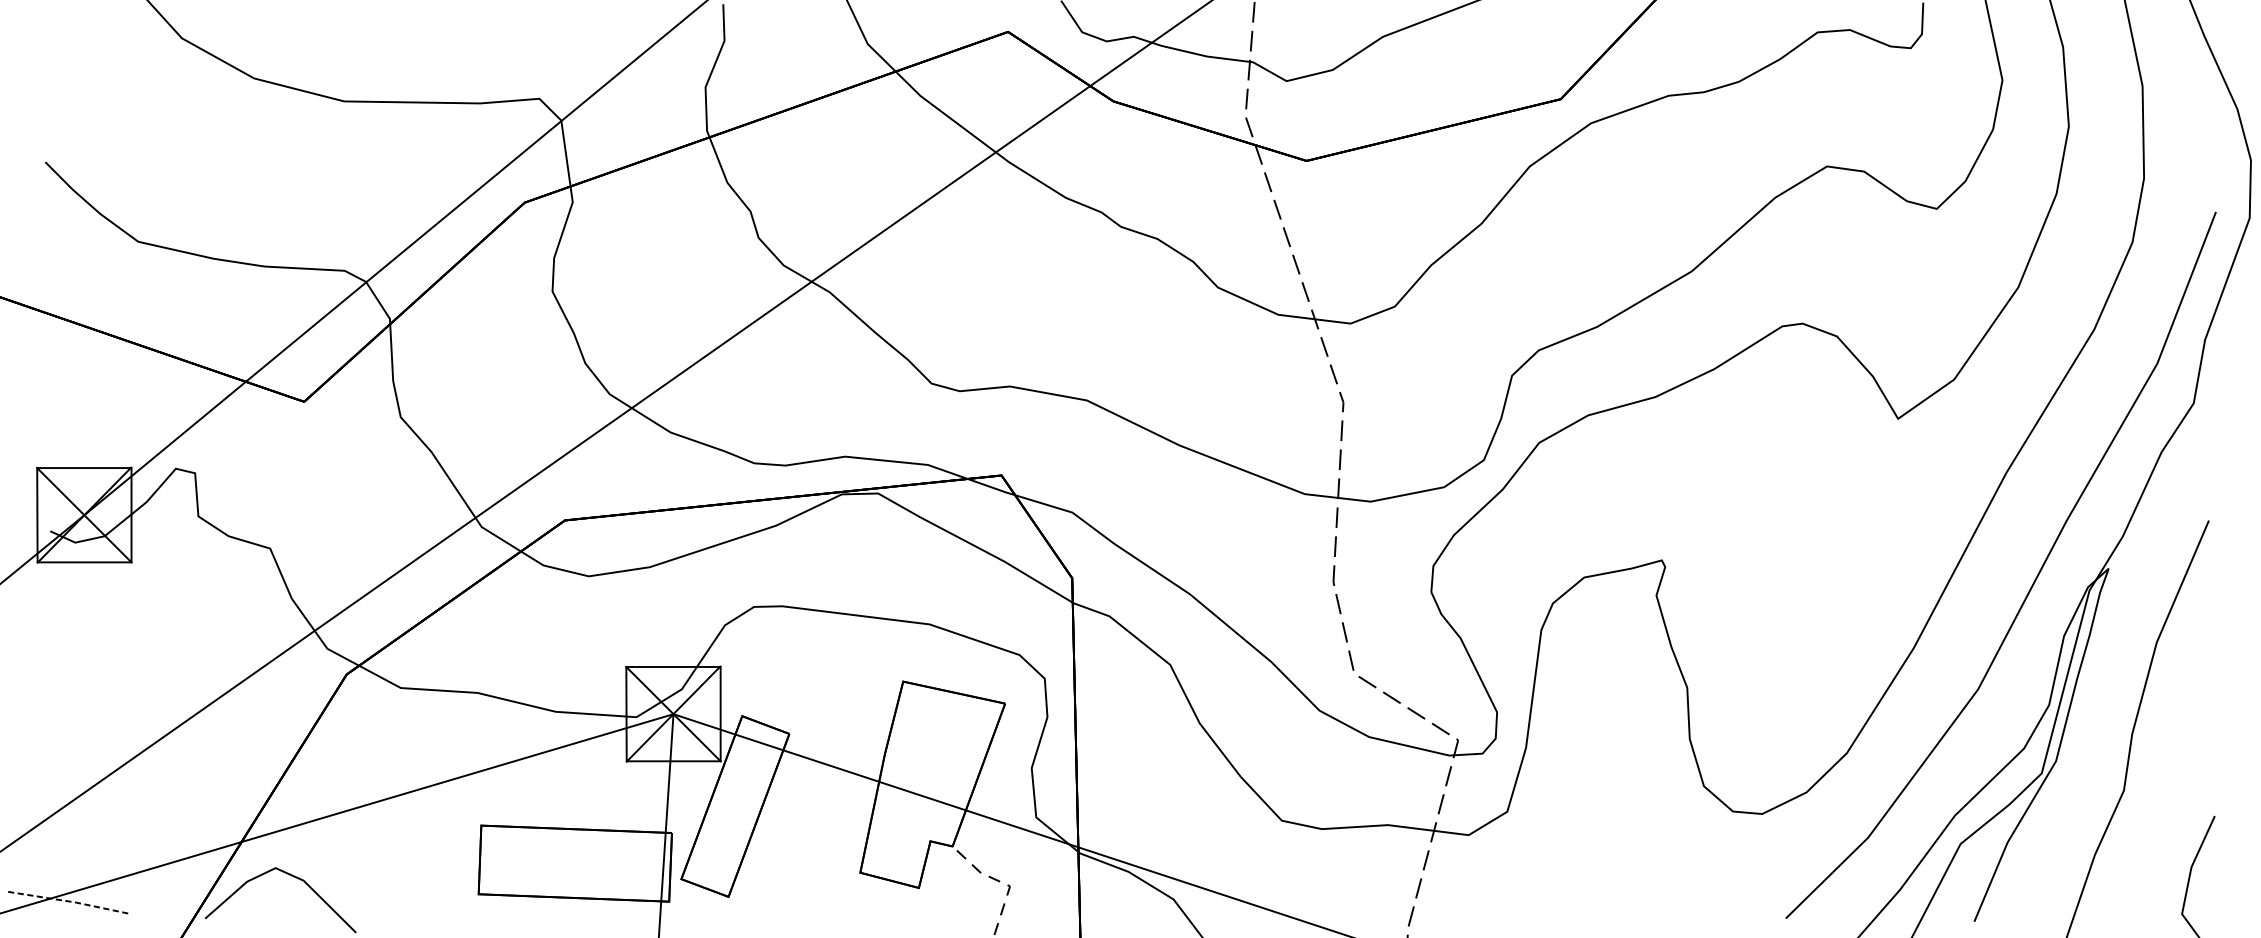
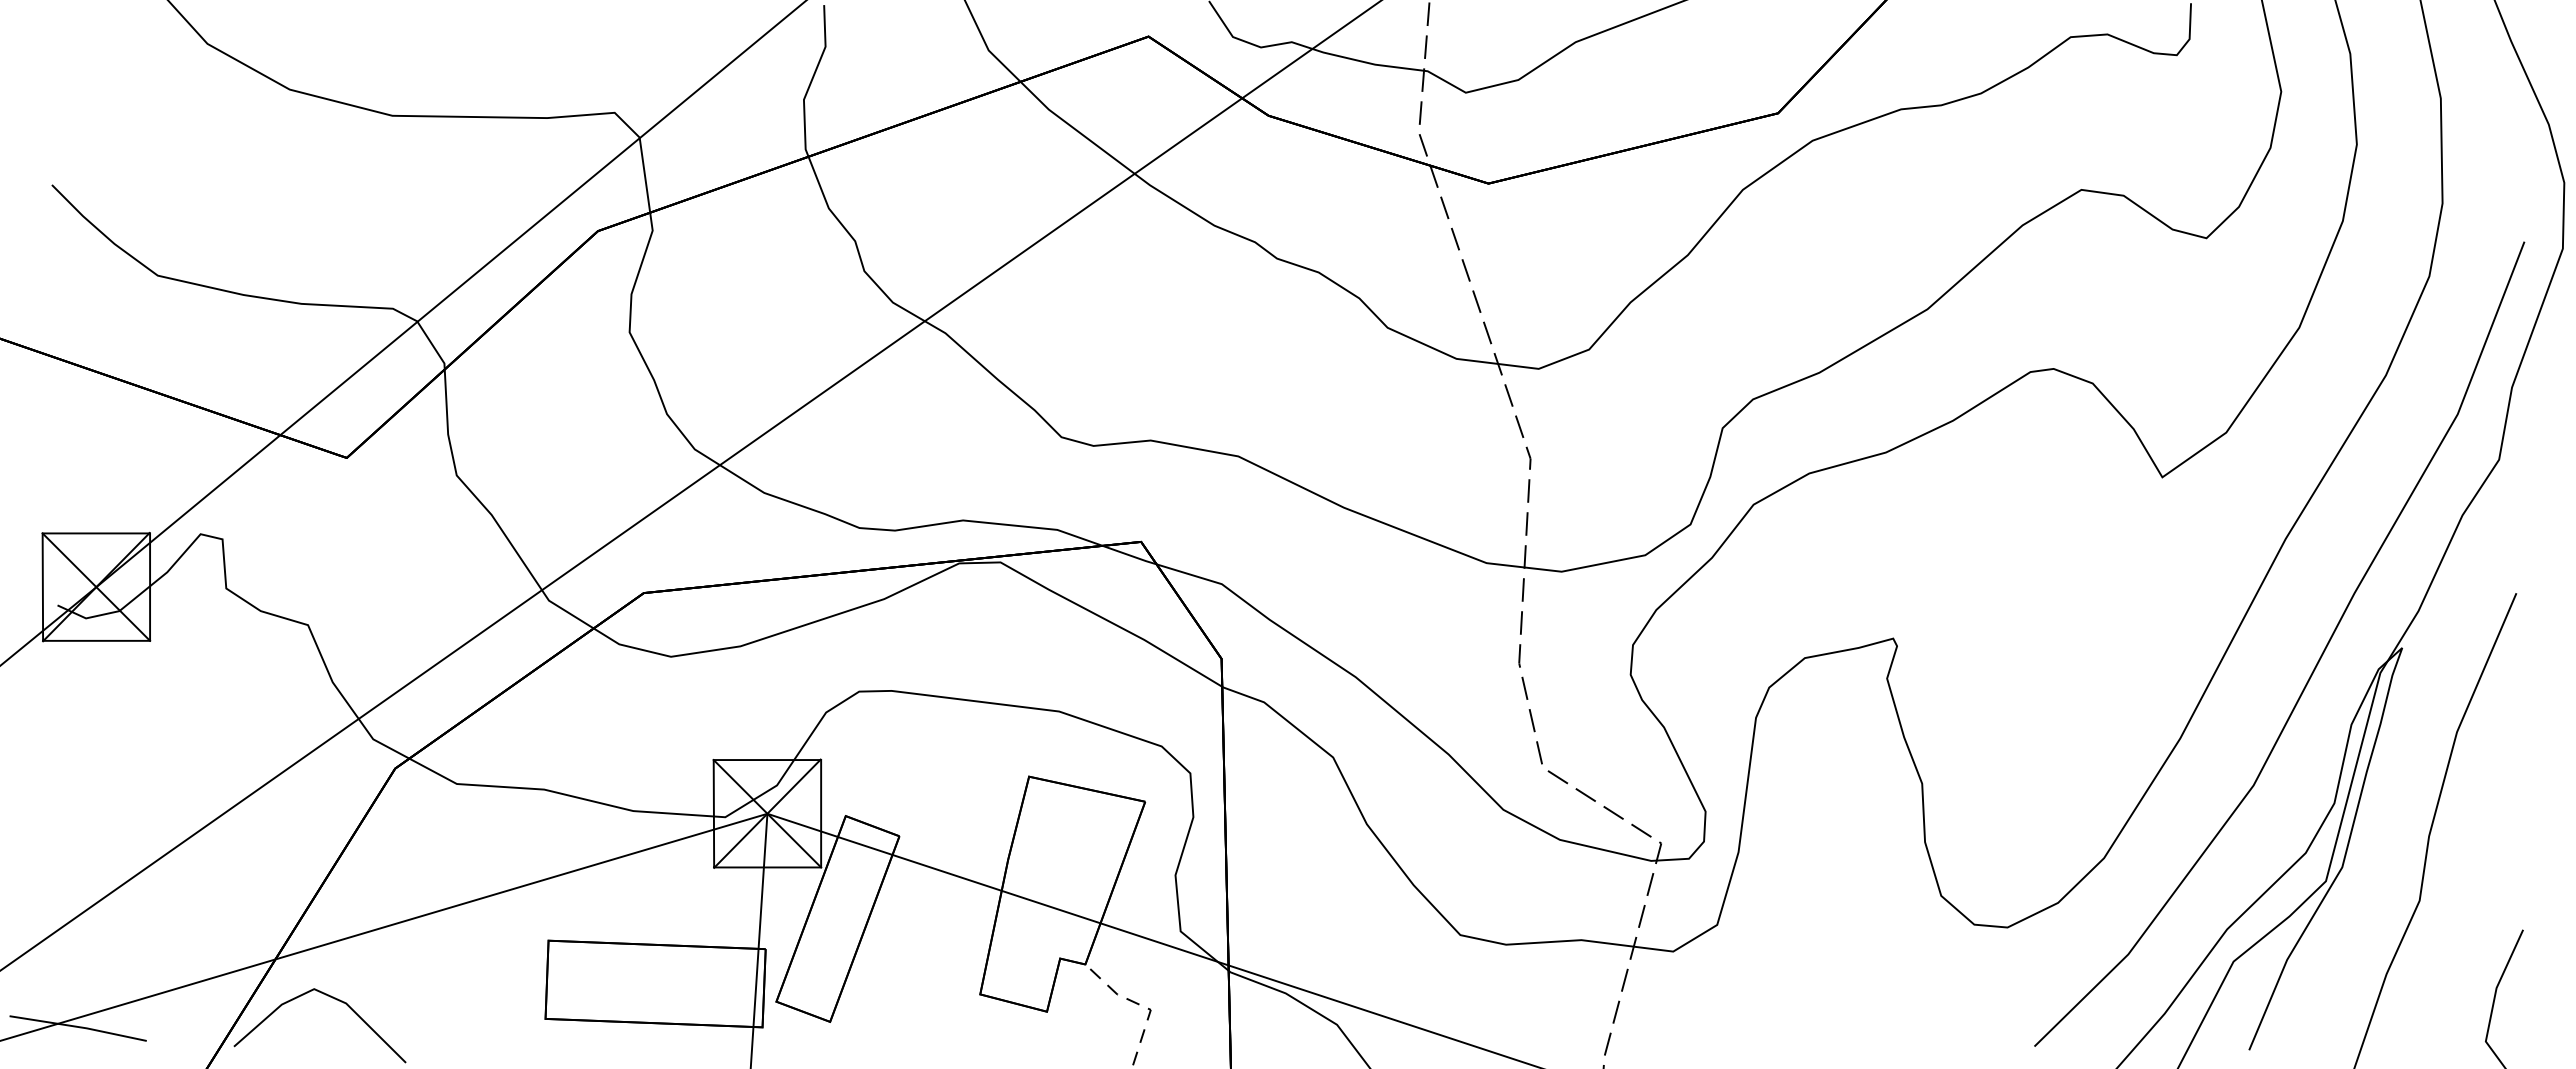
line: (69, 901) -> (79, 1027), dashed -> solid

